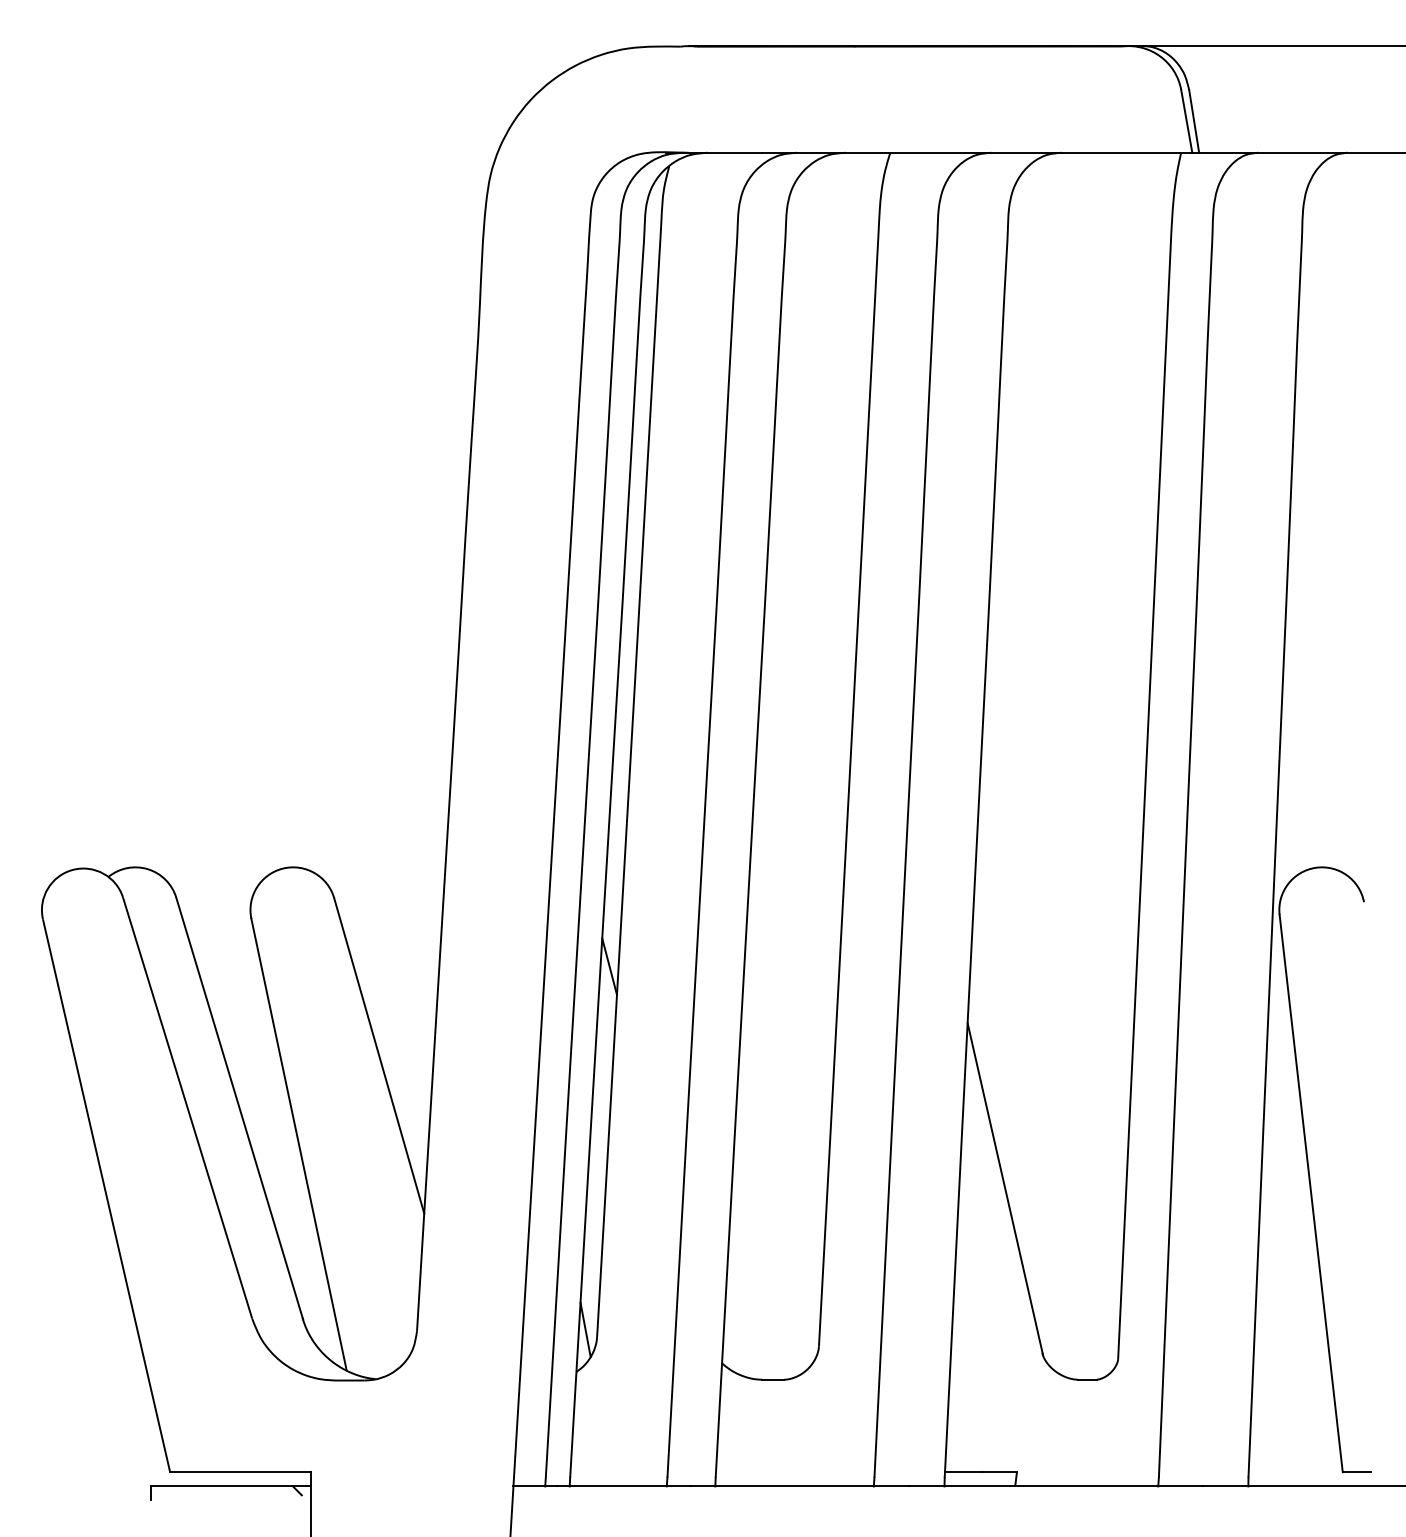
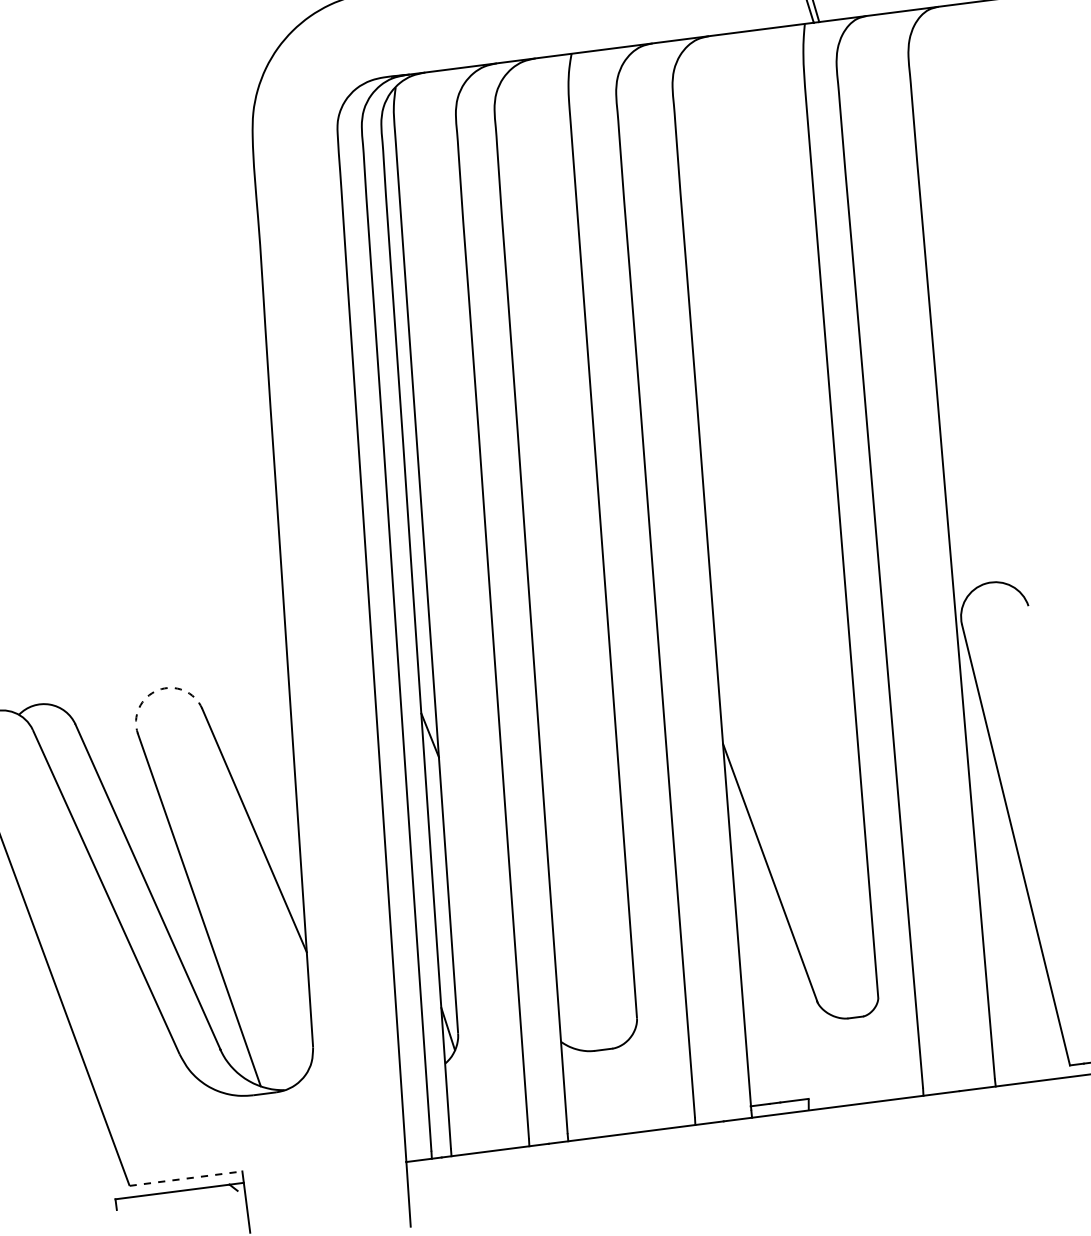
arc: (282, 868) -> (157, 690), solid -> dashed
line: (240, 1472) -> (186, 1178), solid -> dashed

